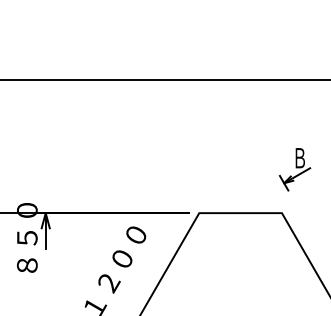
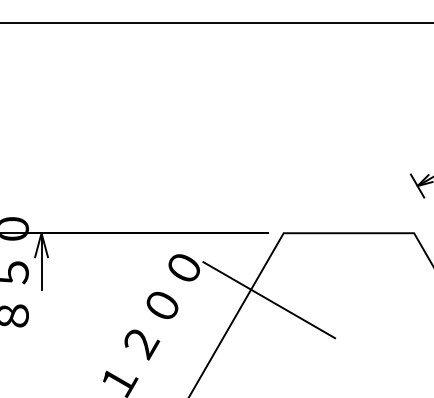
line: (189, 255) -> (268, 300), added

